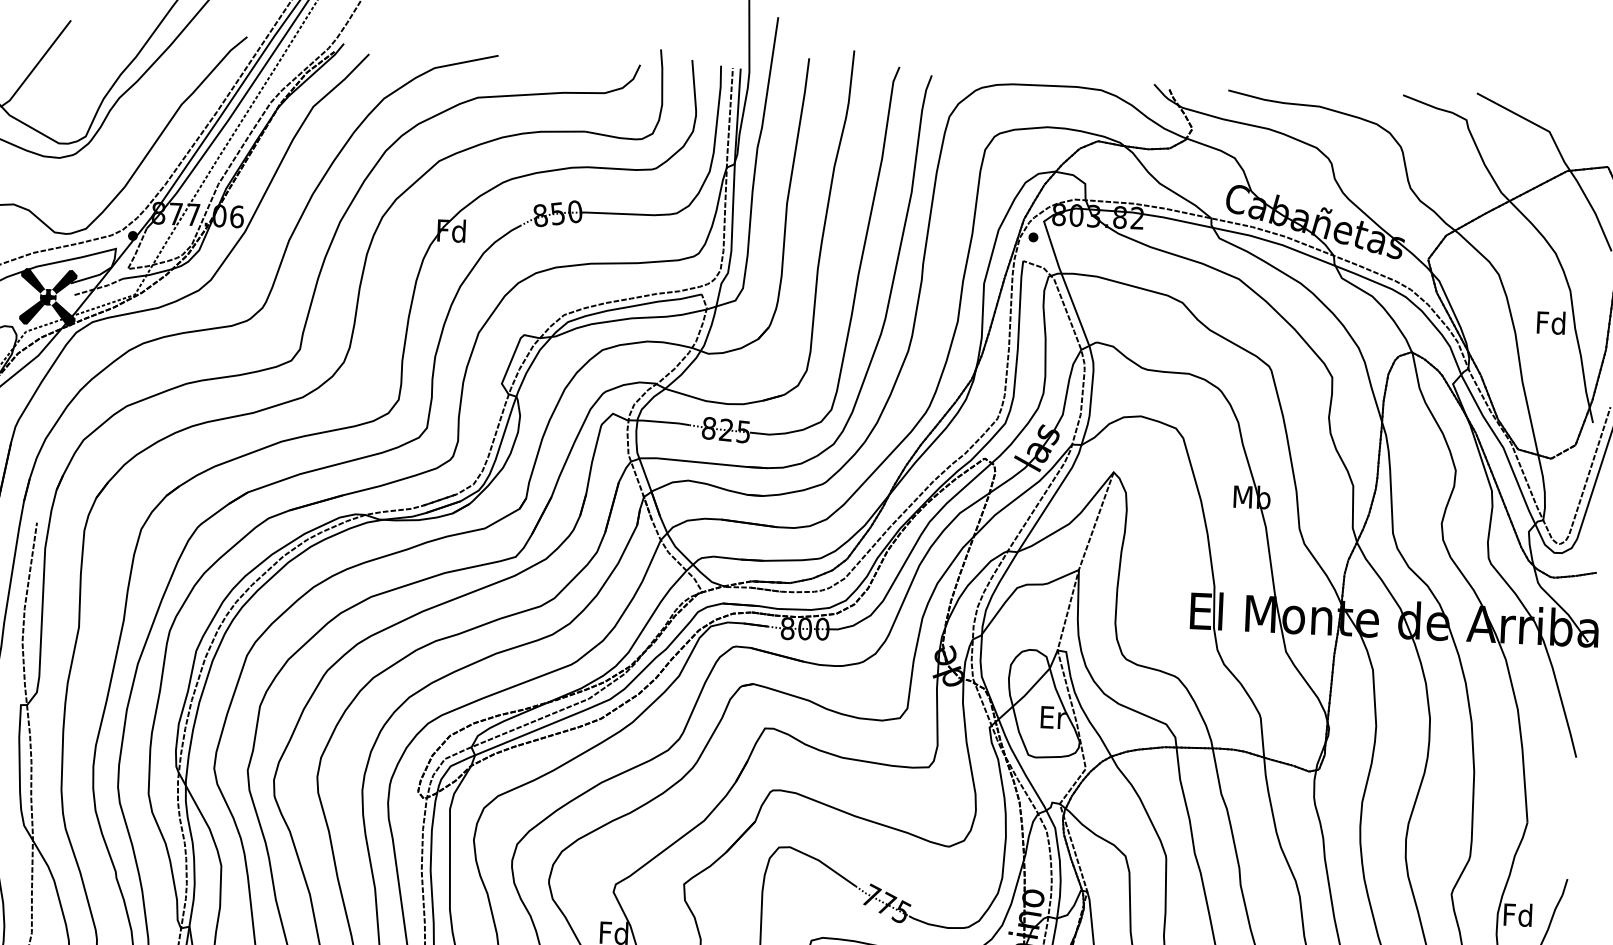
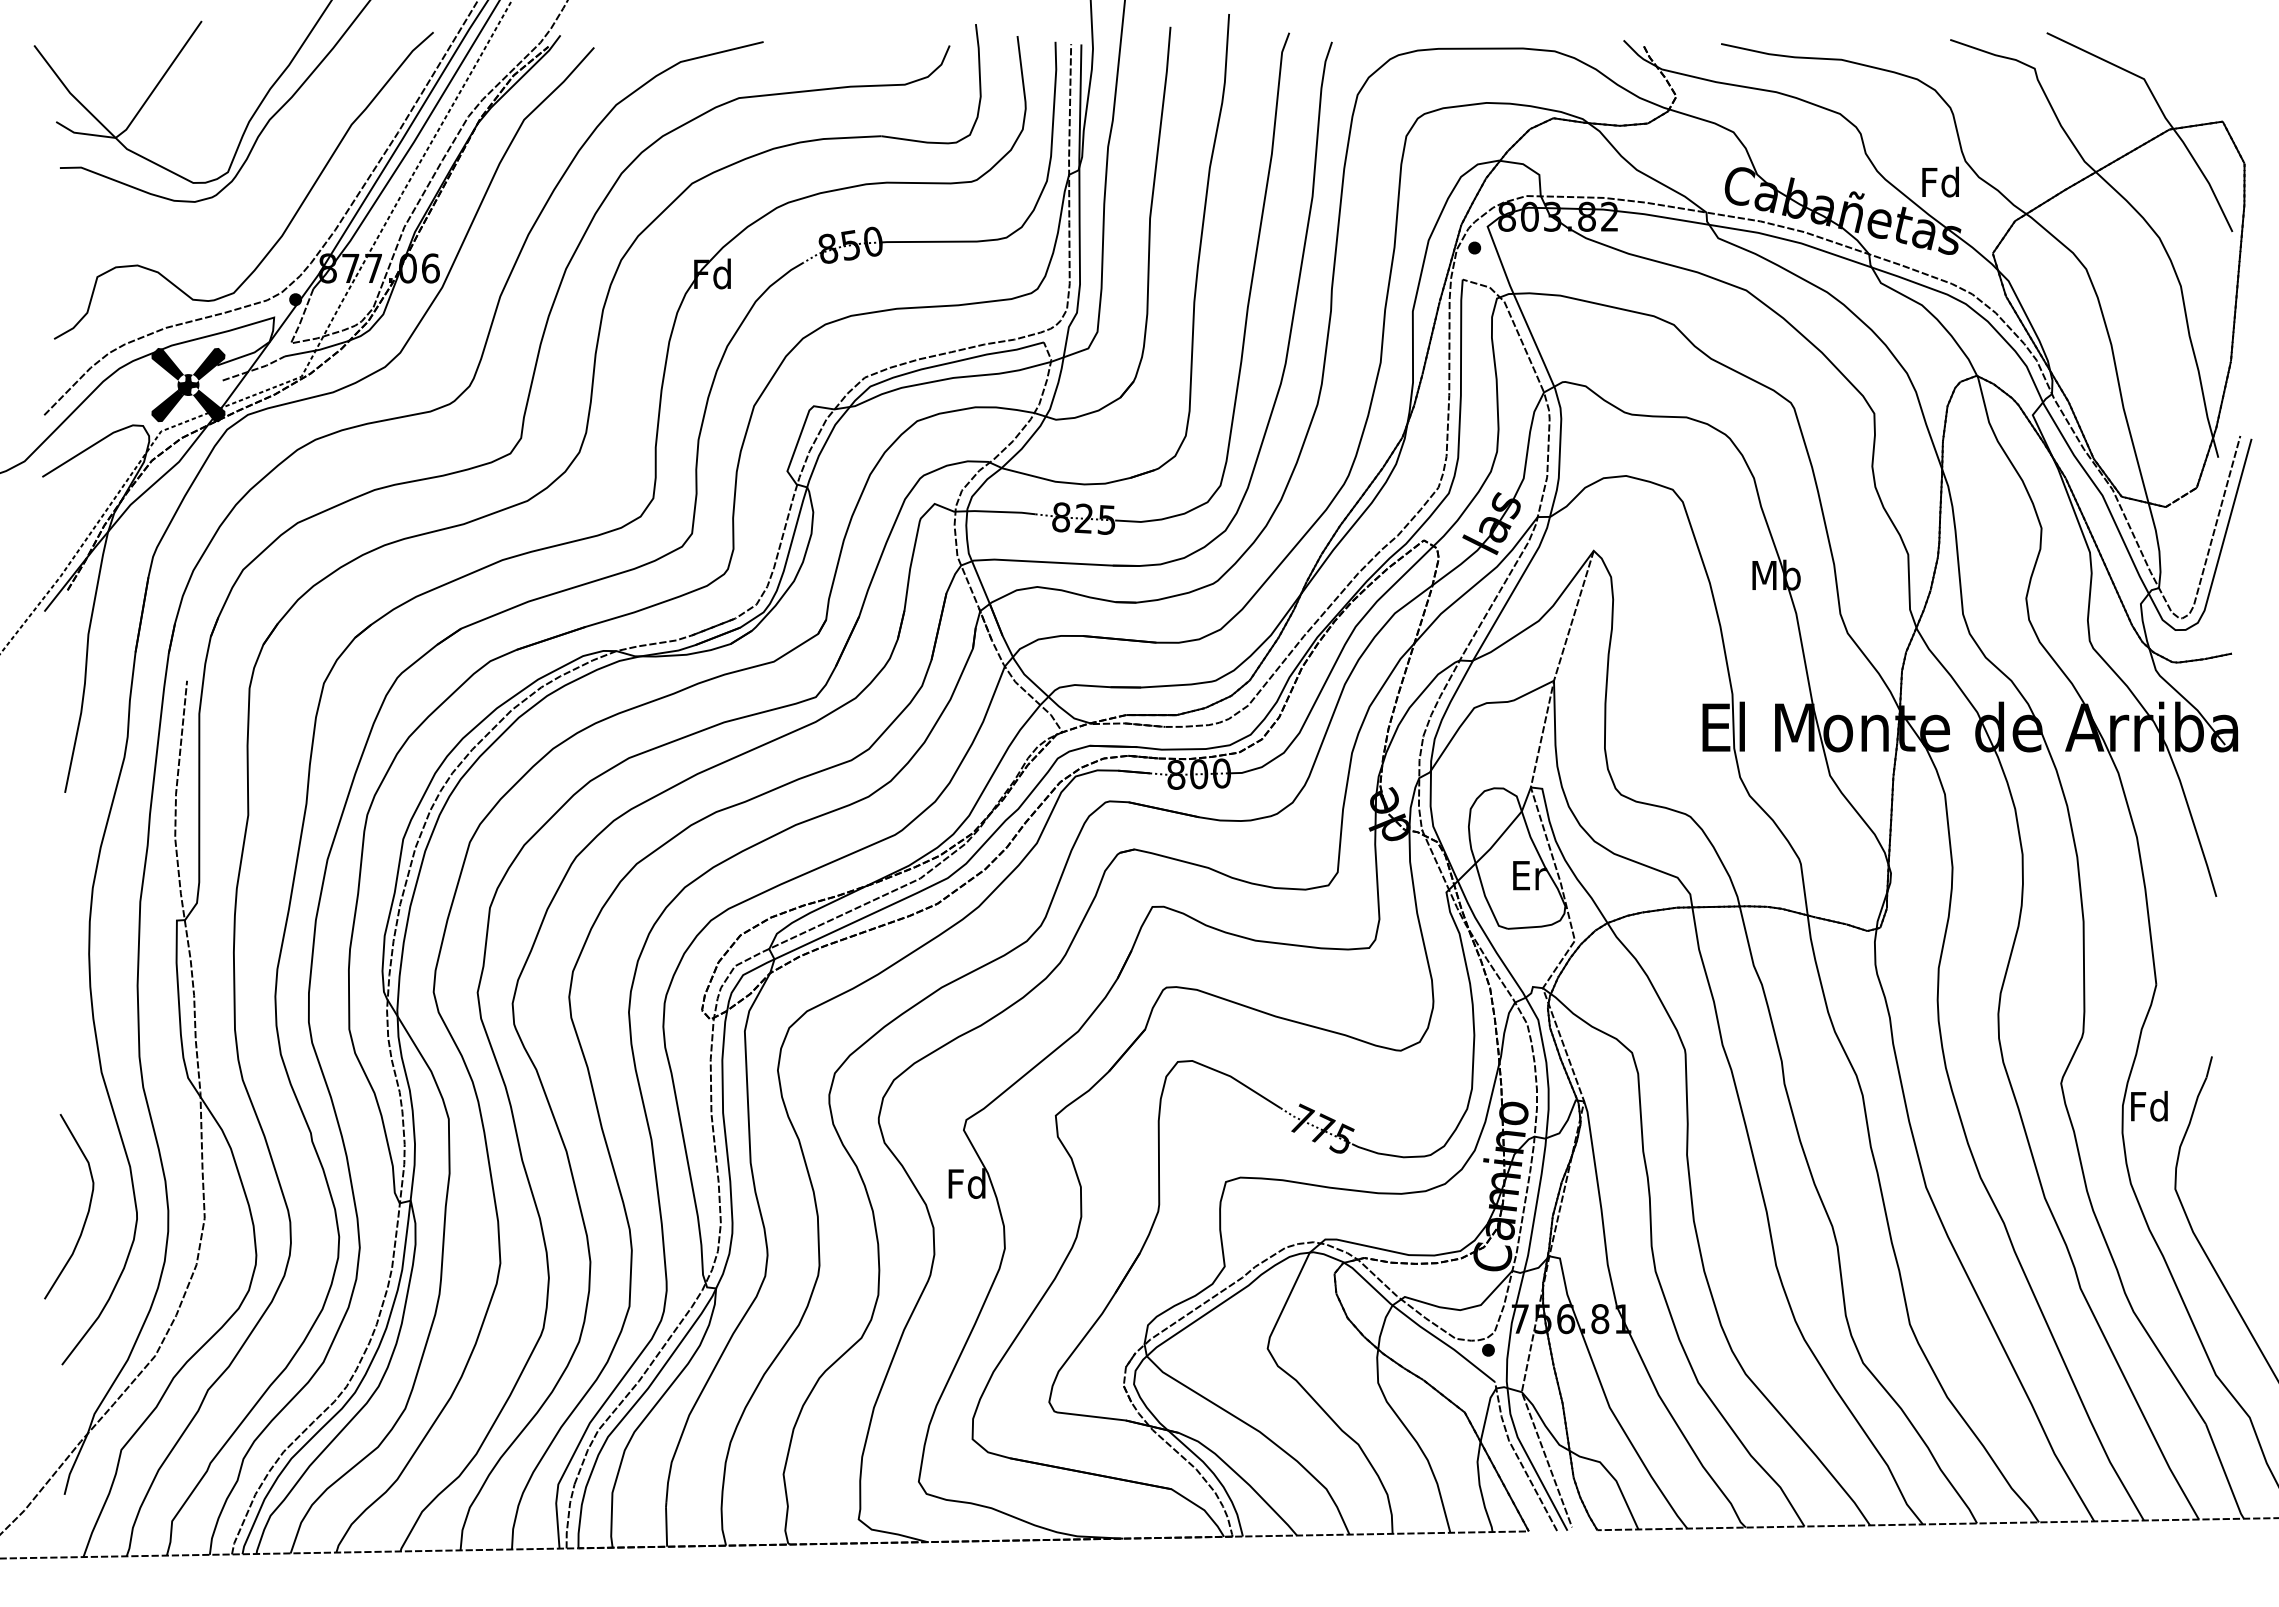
text: (1551, 322) -> (1940, 181), moved

